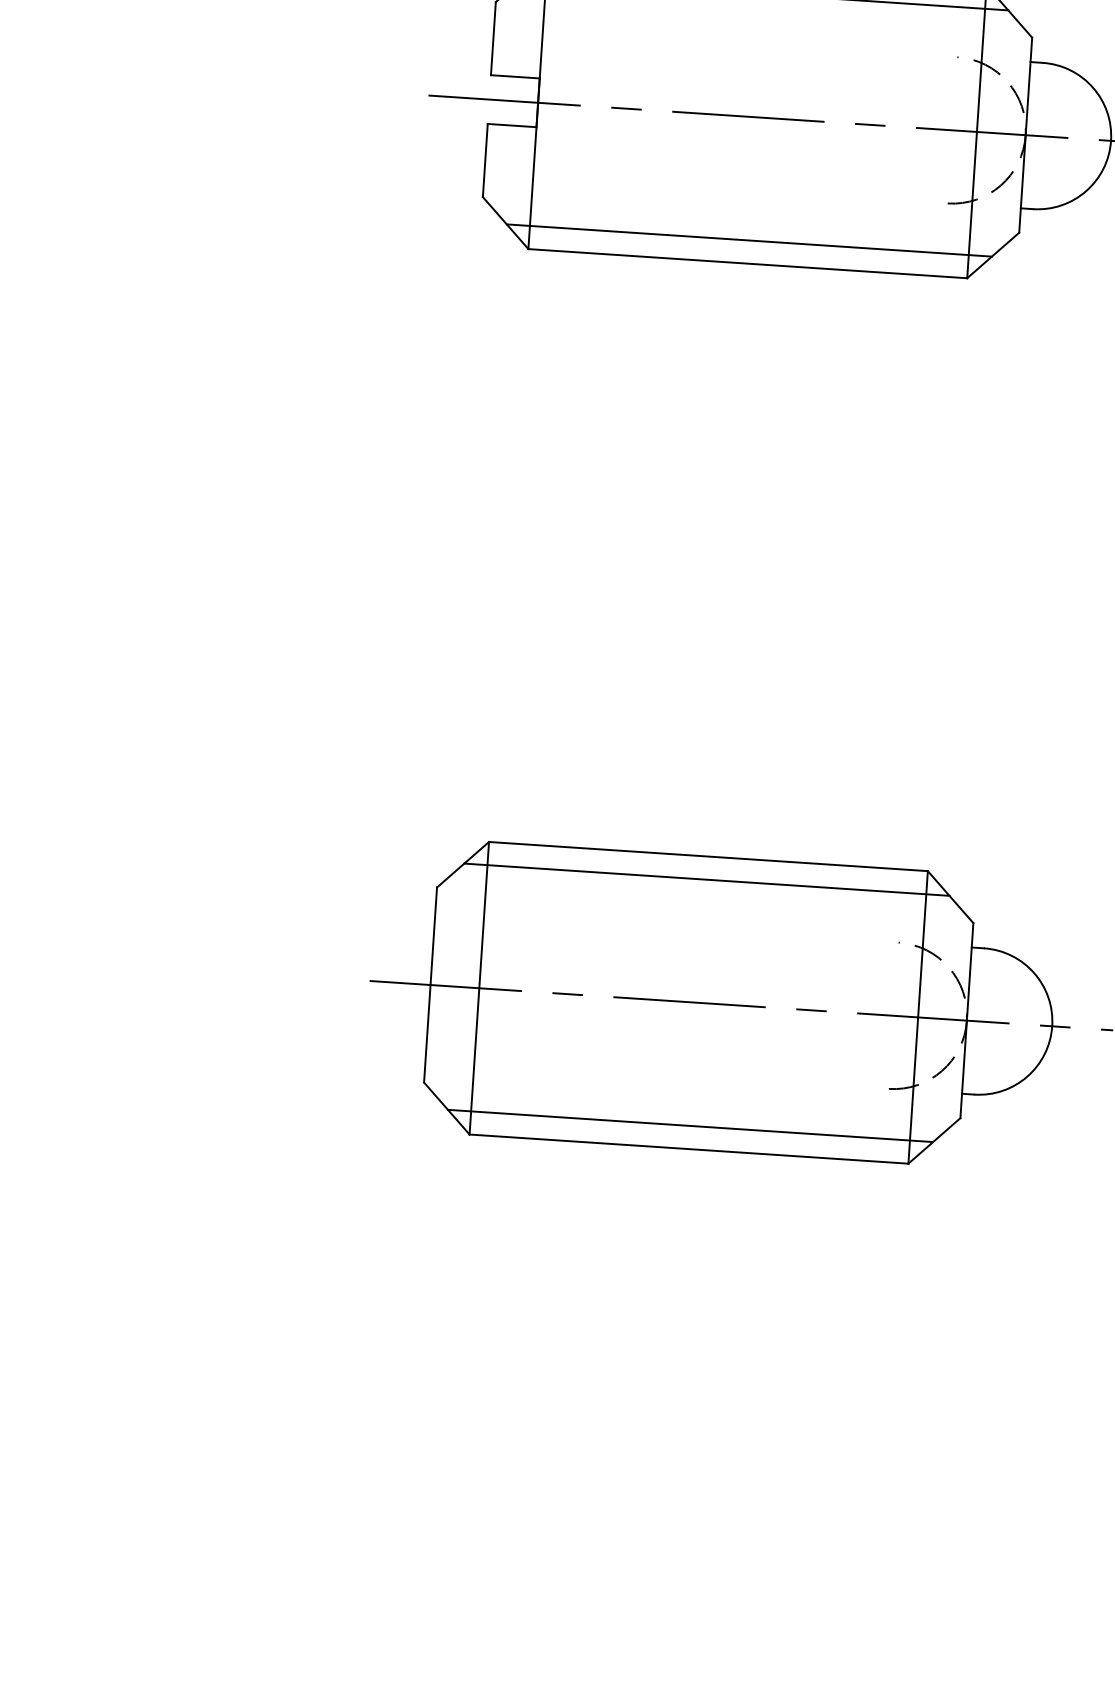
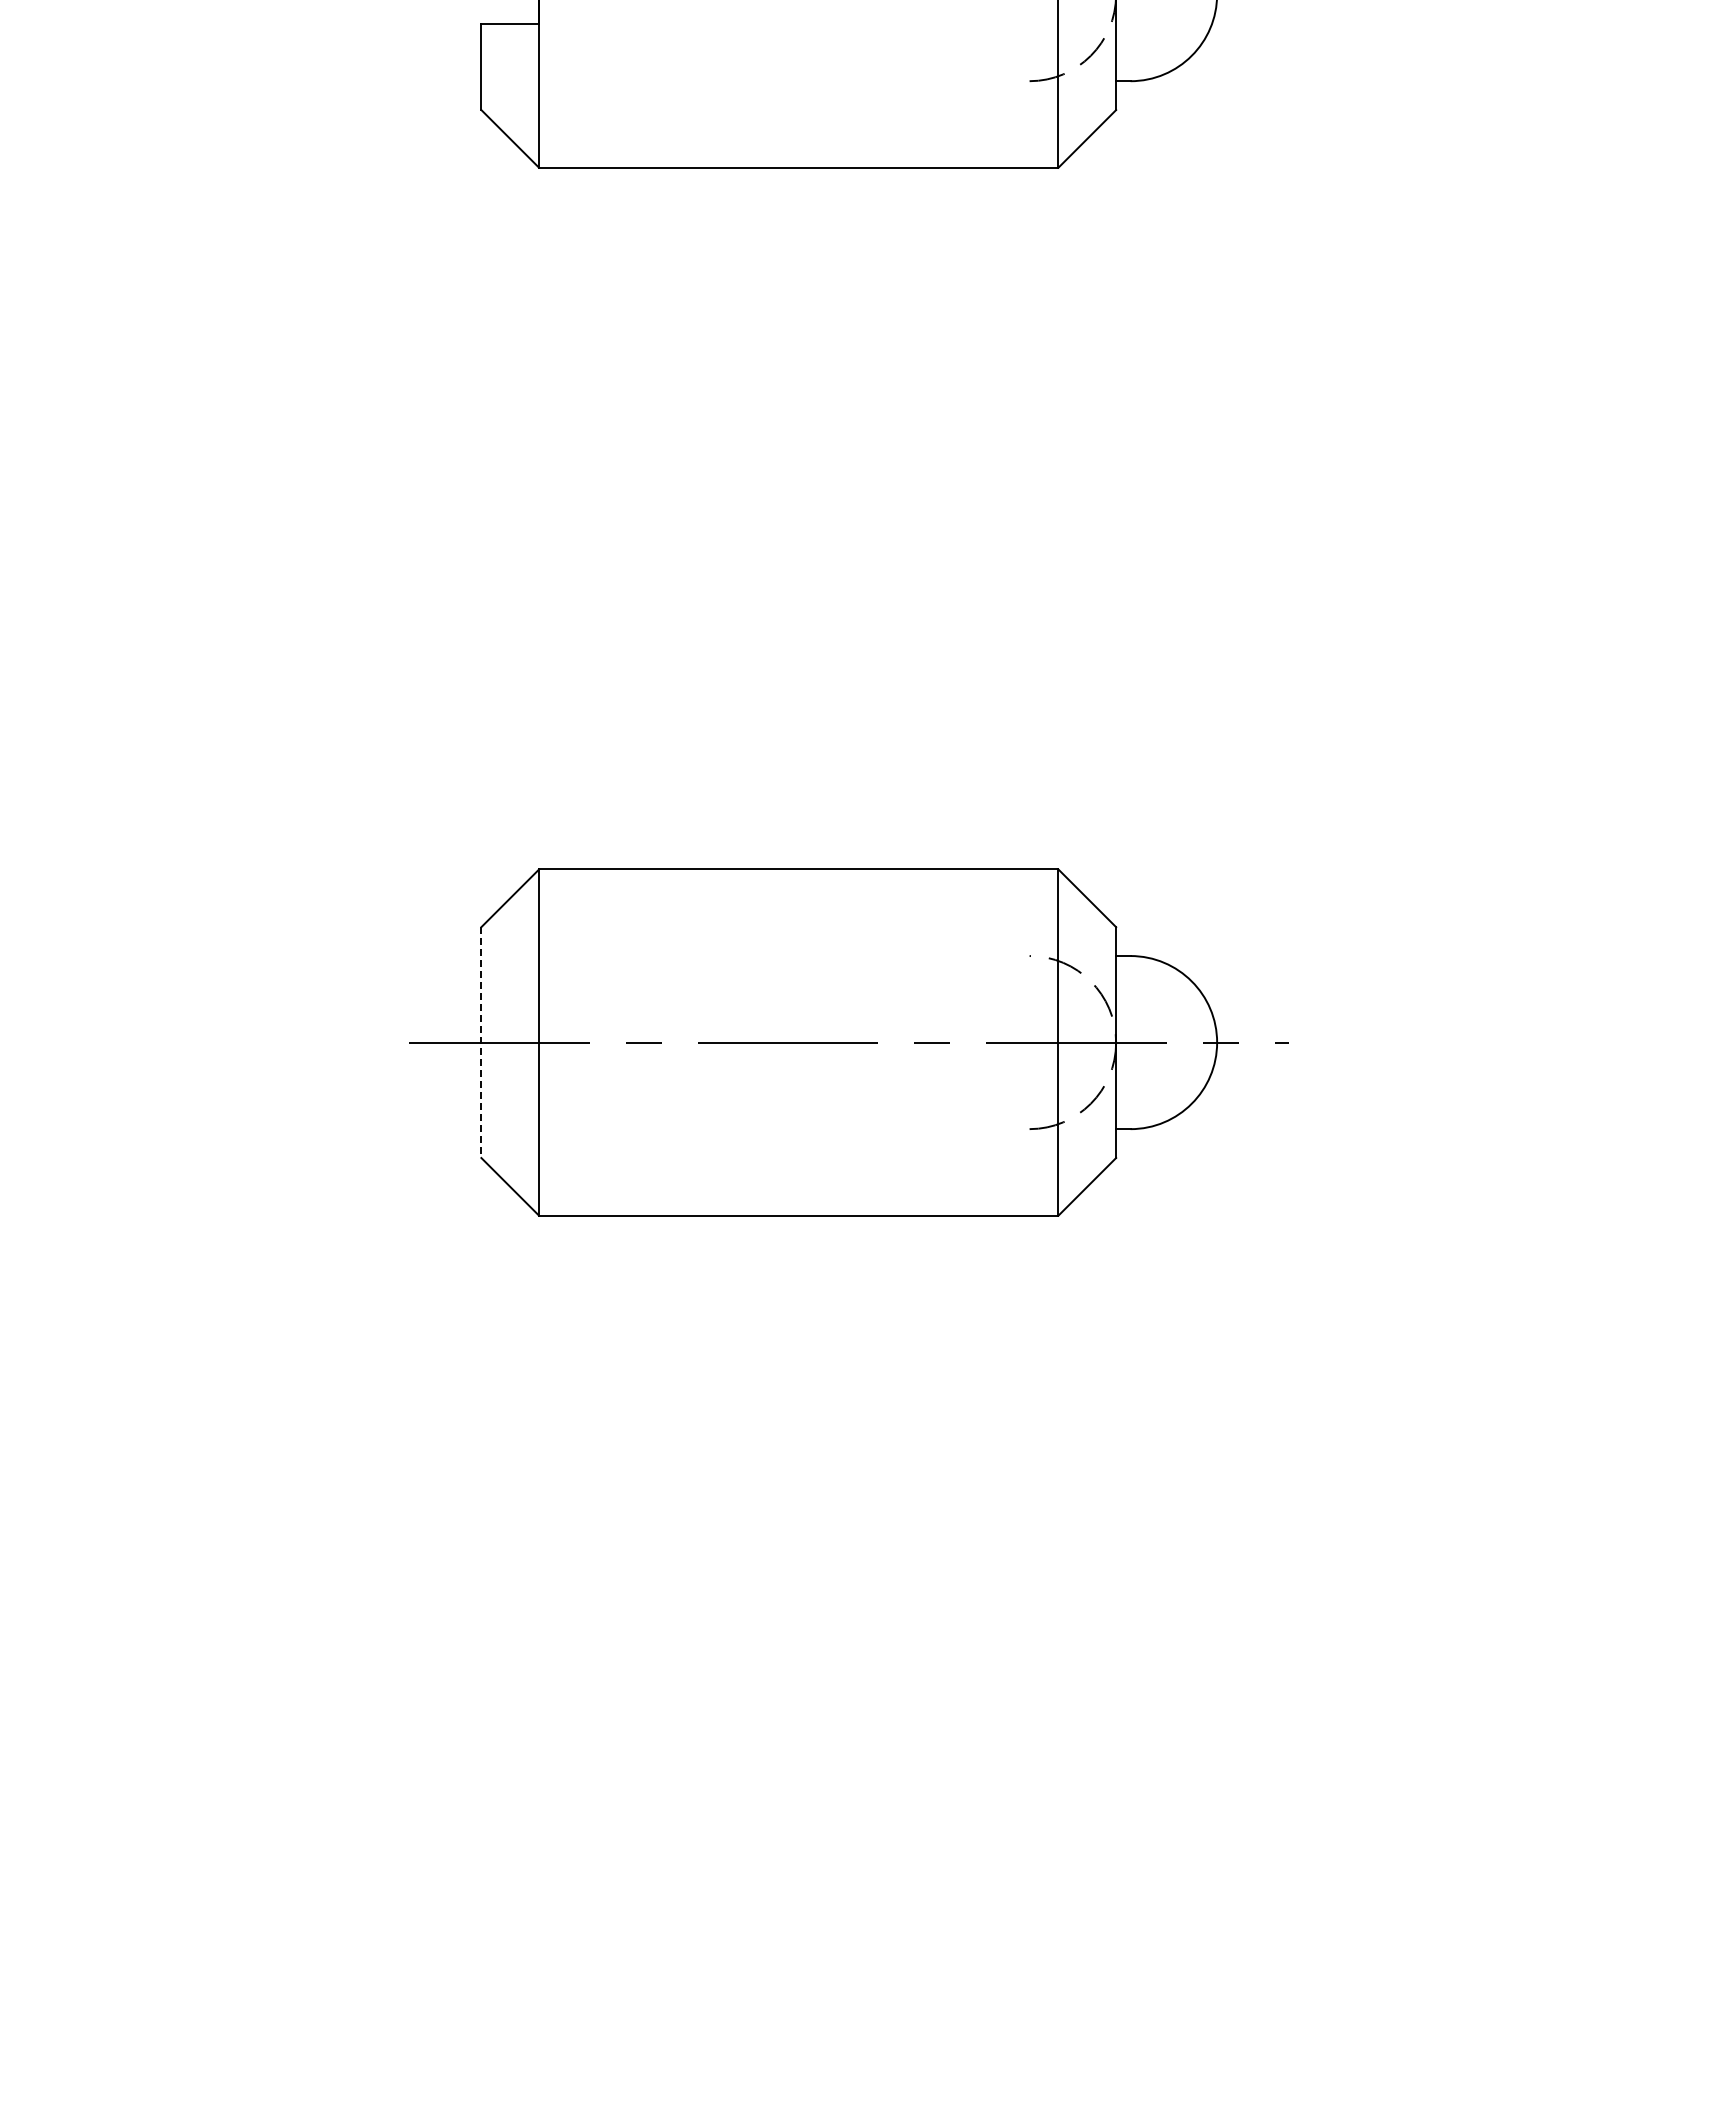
line: (749, 240) -> (798, 140), removed
line: (706, 879) -> (798, 896), removed
line: (430, 985) -> (481, 1043), solid -> dashed
line: (690, 1126) -> (798, 1188), removed

